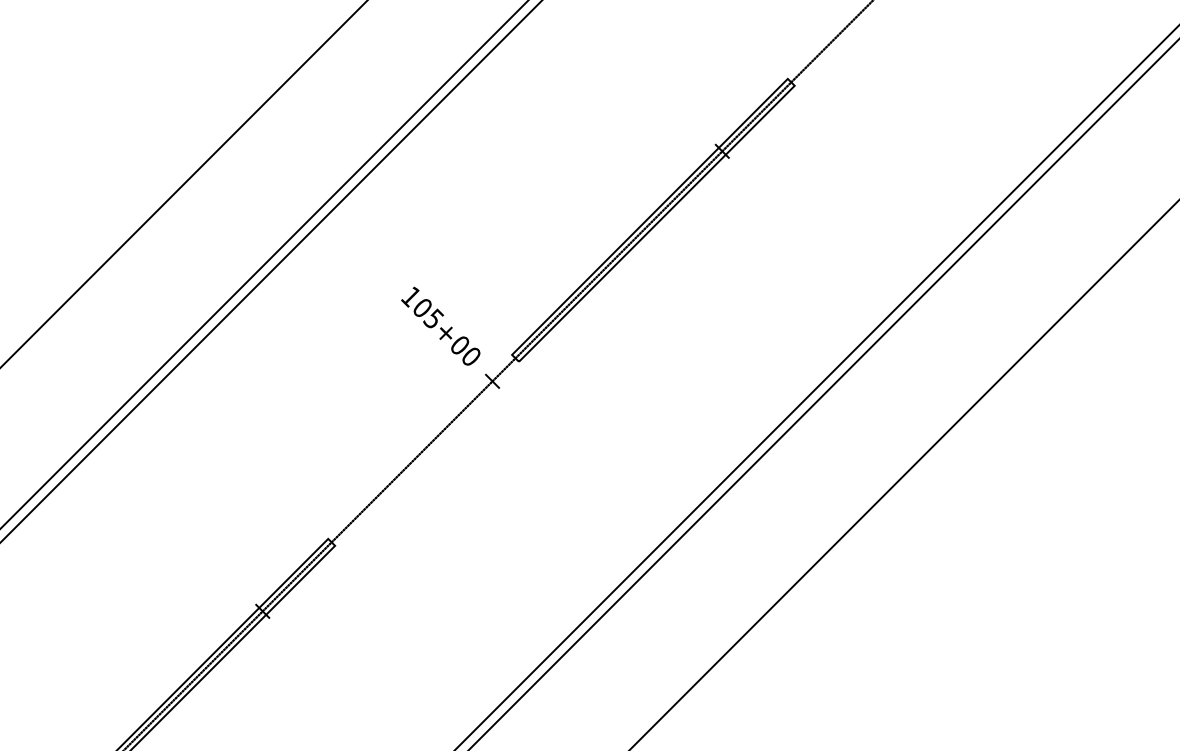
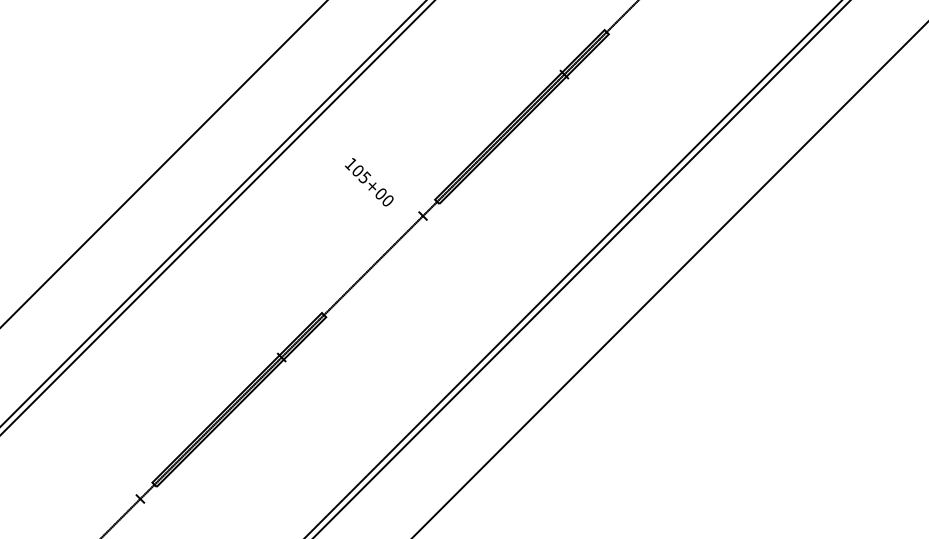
text: (441, 326) -> (369, 182), moved

